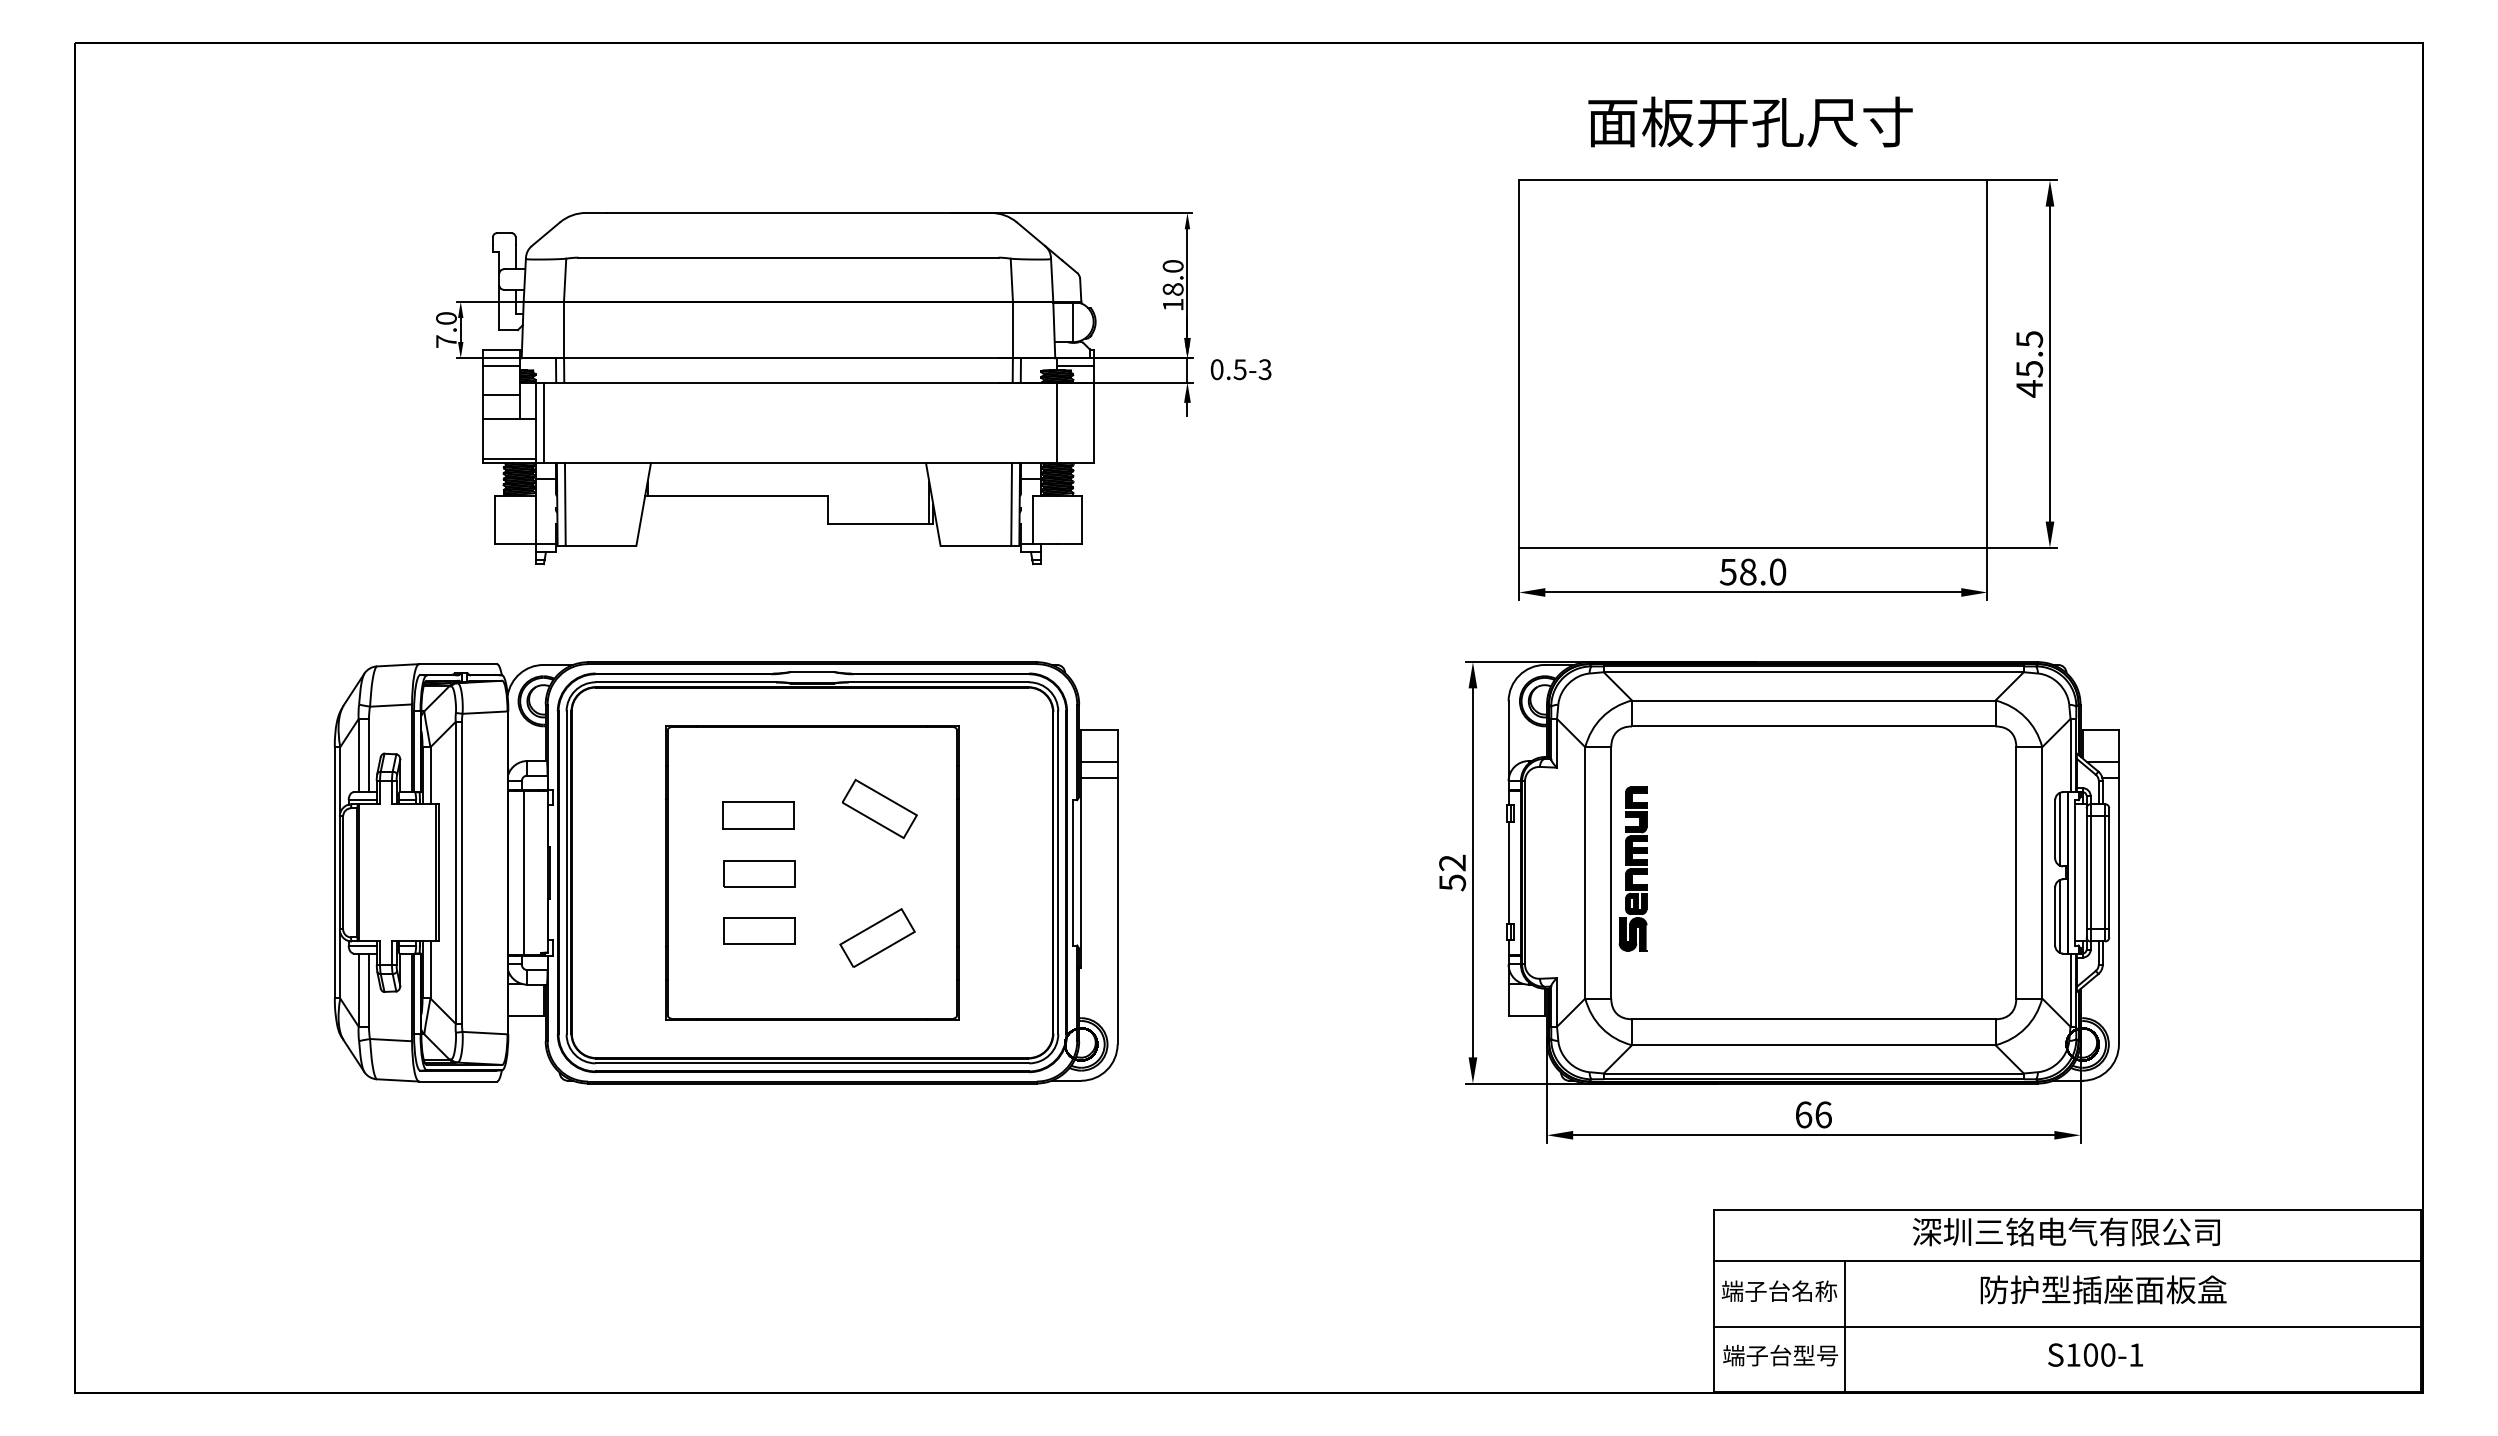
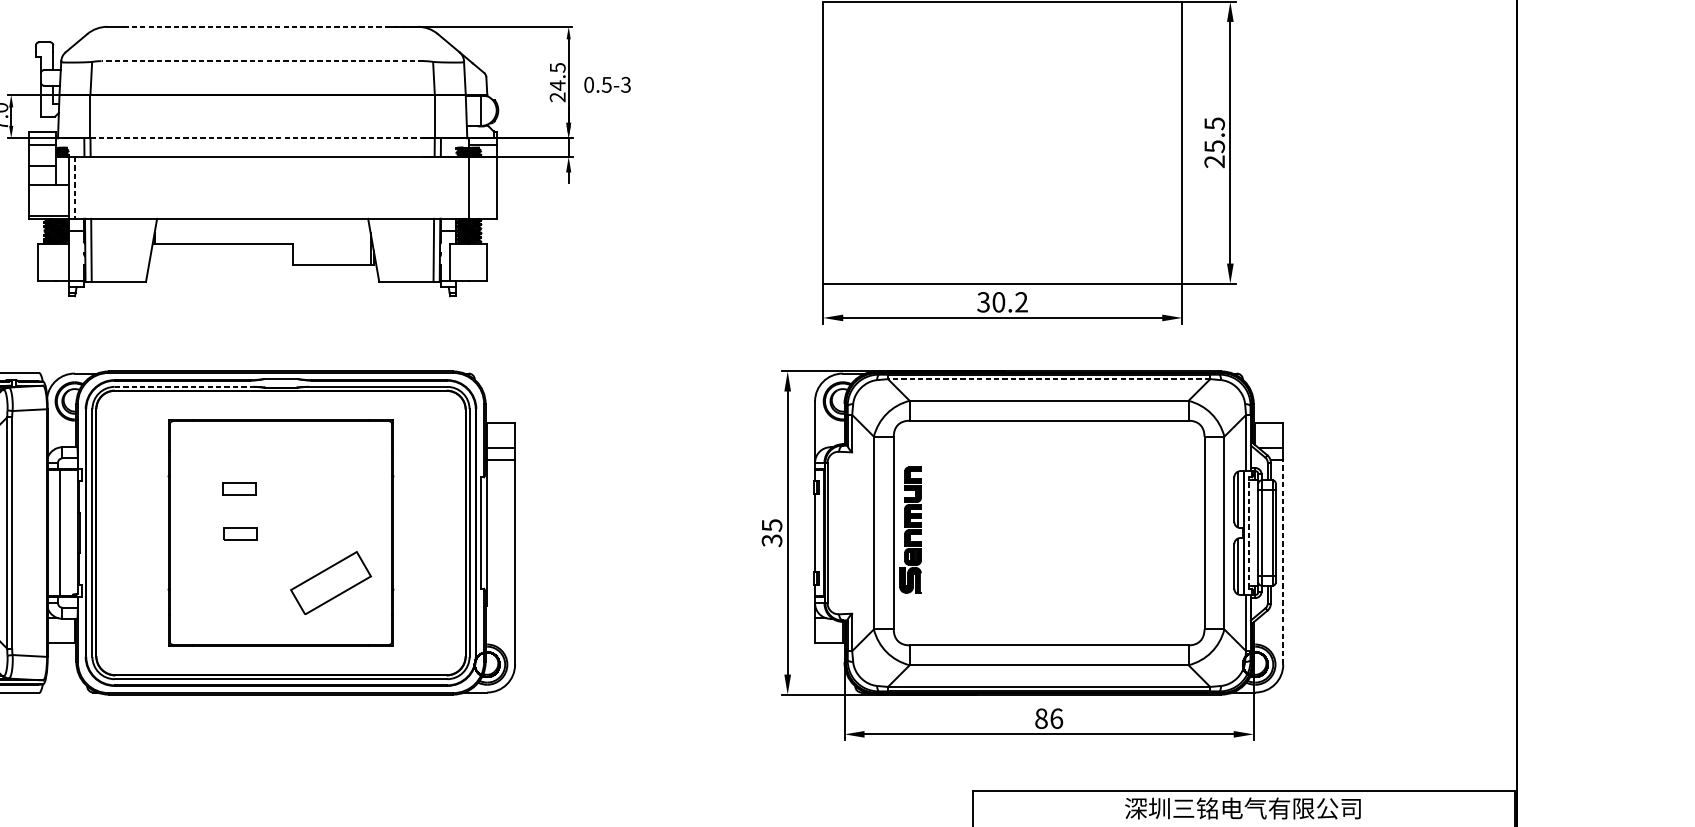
line: (788, 212) -> (262, 26), solid -> dashed
line: (787, 257) -> (261, 61), solid -> dashed
text: (1172, 285) -> (557, 82), 18.0 -> 24.5
line: (788, 358) -> (262, 138), solid -> dashed
text: (1240, 369) -> (607, 84), moved
text: (2029, 388) -> (1214, 161), 45.5 -> 25.5
line: (543, 423) -> (74, 188), solid -> dashed
text: (1753, 571) -> (1002, 301), 58.0 -> 30.2
line: (1813, 672) -> (1048, 379), solid -> dashed
line: (686, 682) -> (184, 387), solid -> dashed
part: (879, 808) -> (332, 483), removed
part: (758, 815) -> (239, 489), size x0.6
text: (1452, 872) -> (772, 532), 52 -> 35
line: (2074, 872) -> (1249, 532), solid -> dashed
part: (759, 873) -> (240, 533), size x0.6
line: (2118, 910) -> (1282, 561), solid -> dashed
part: (759, 930) -> (240, 577), removed
part: (877, 937) -> (330, 582), size x1.4
text: (1803, 1114) -> (1041, 718), 66 -> 86

